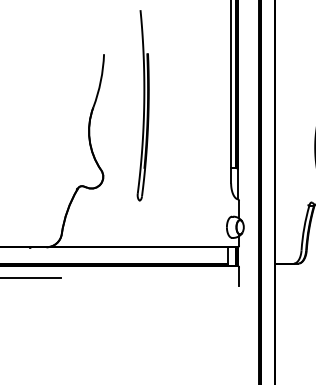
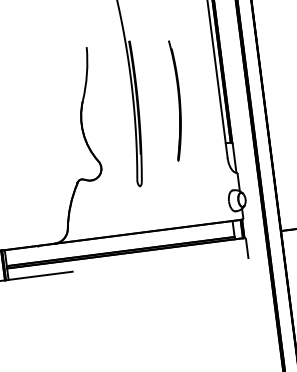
part: (185, 119) -> (174, 100), added

